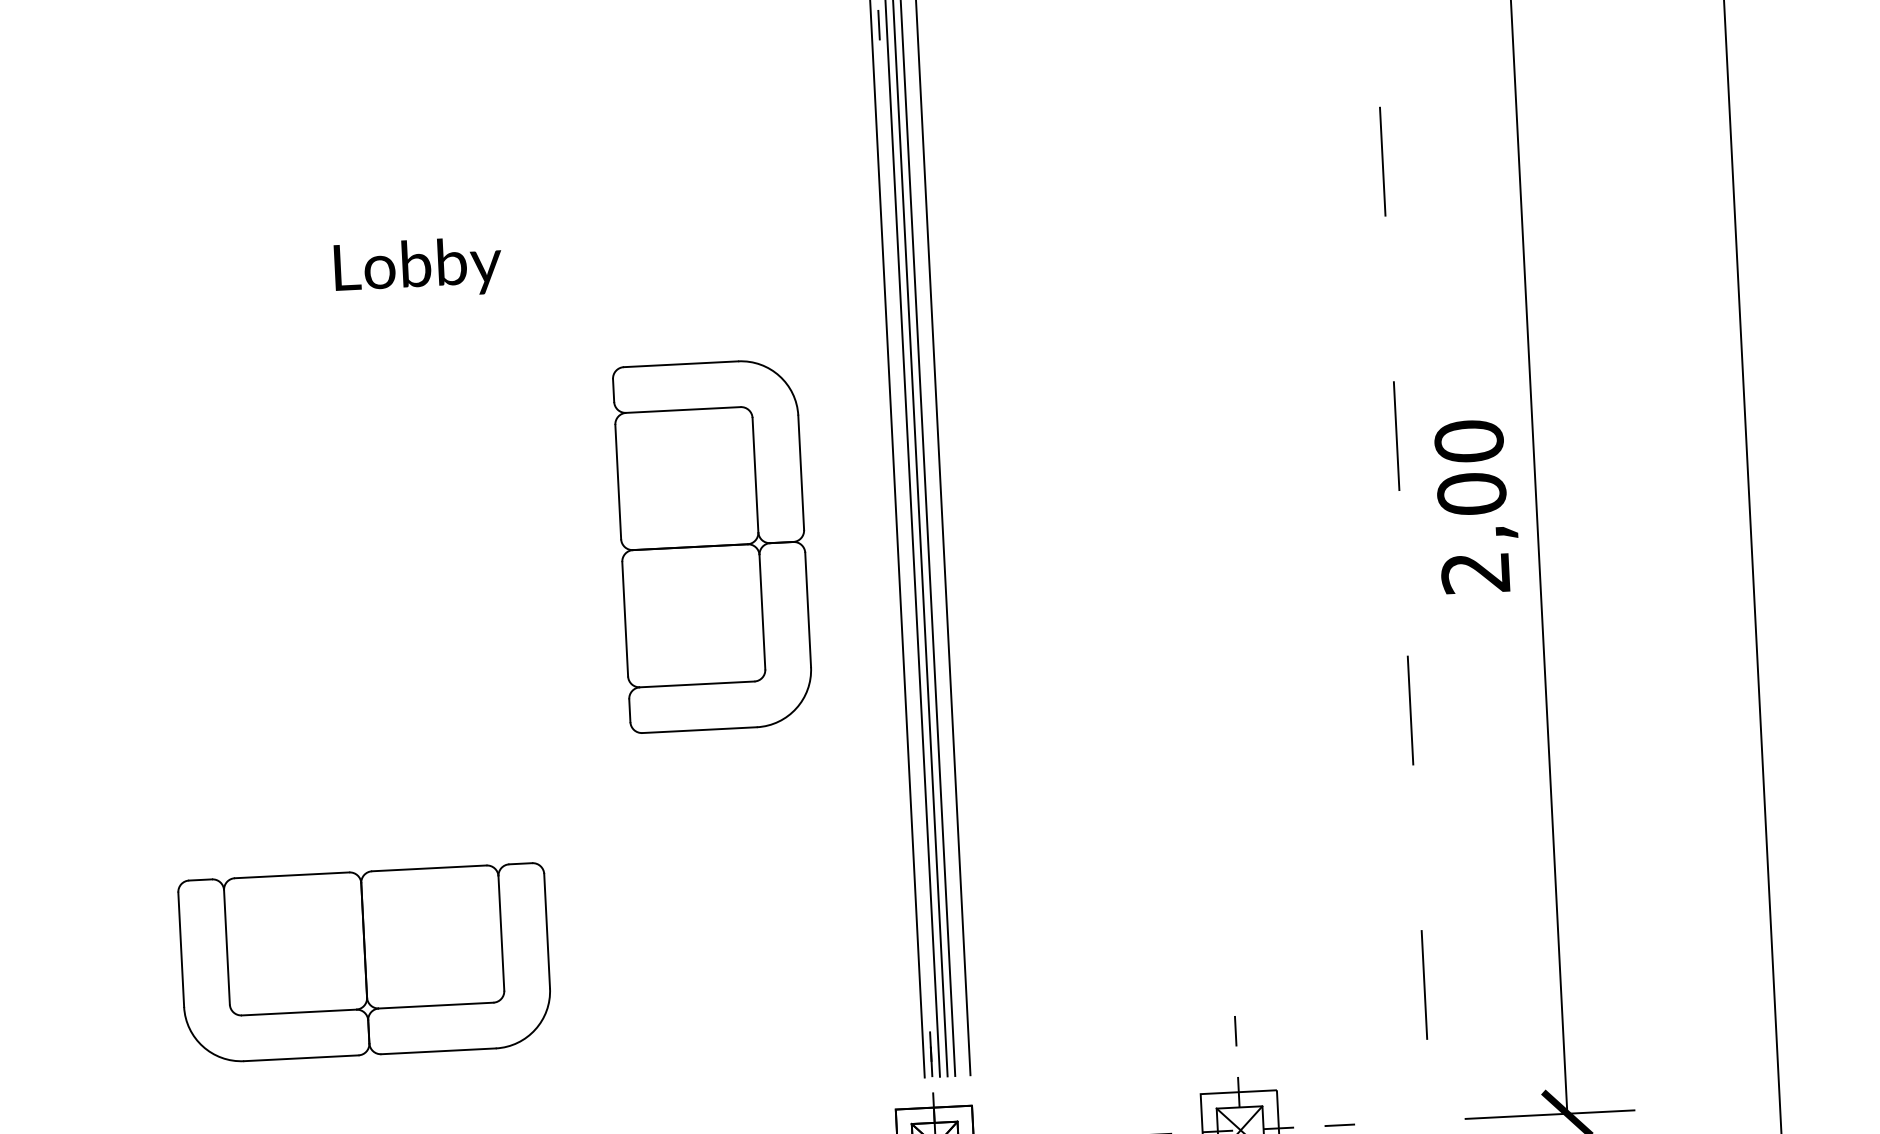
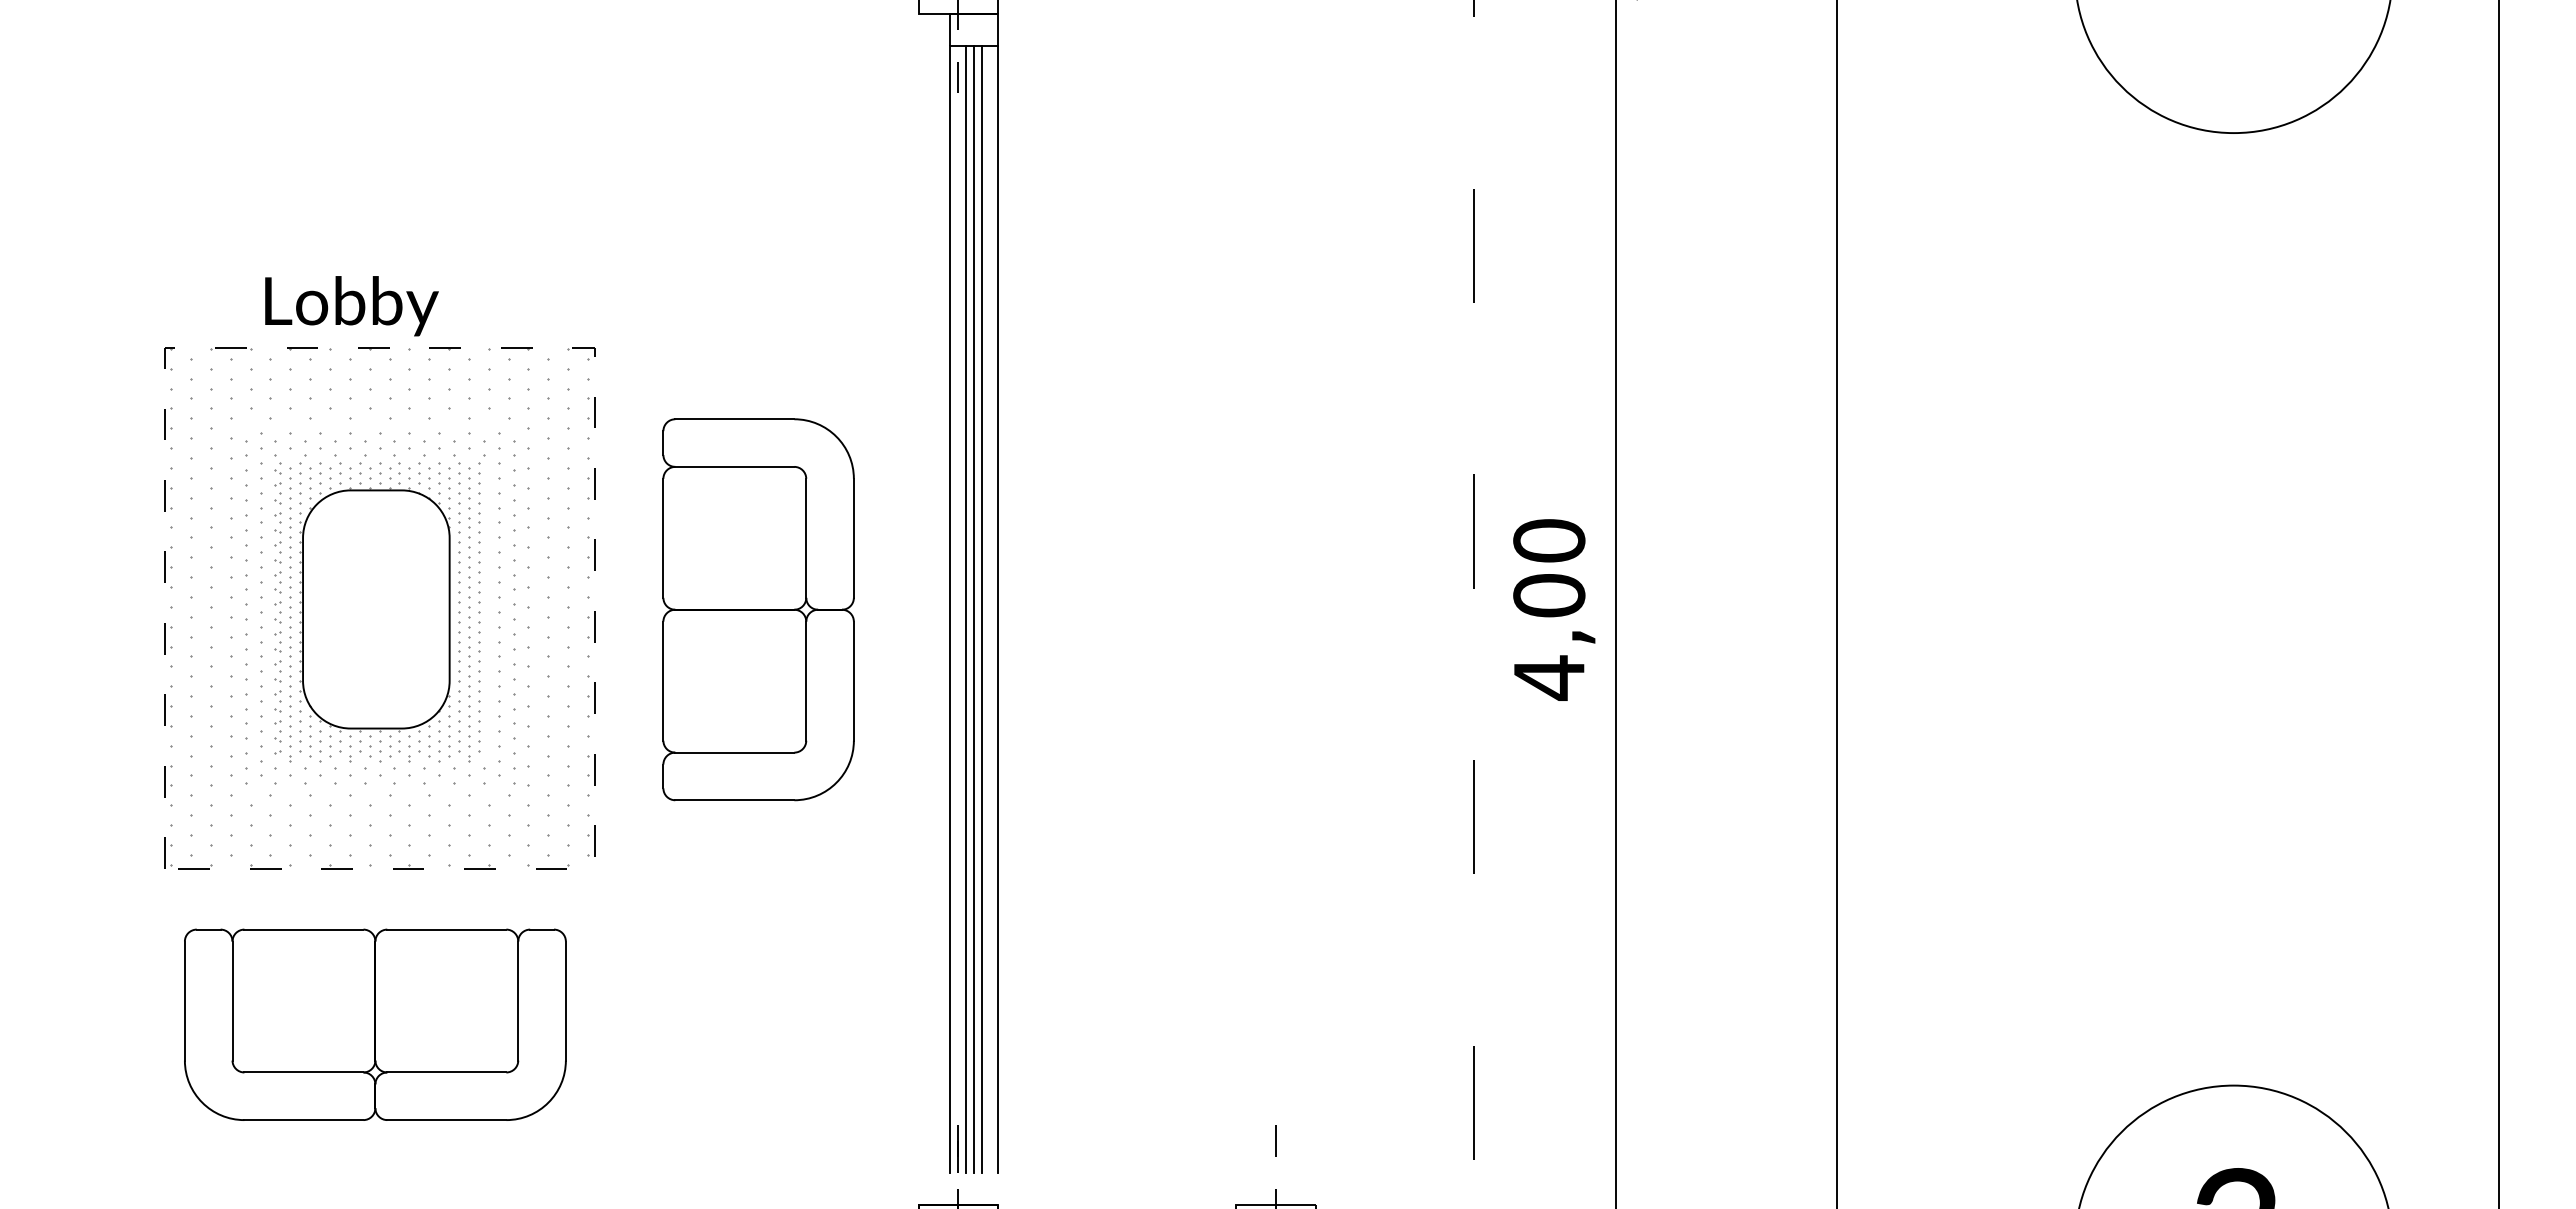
text: (417, 269) -> (351, 306), moved
part: (349, 563) -> (379, 608), added
text: (1475, 572) -> (1548, 677), 2,00 -> 4,00

